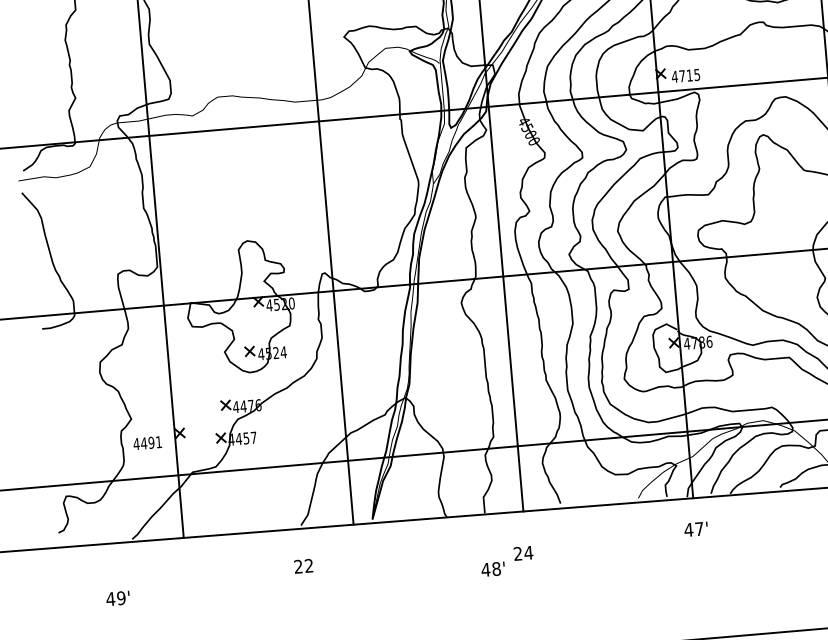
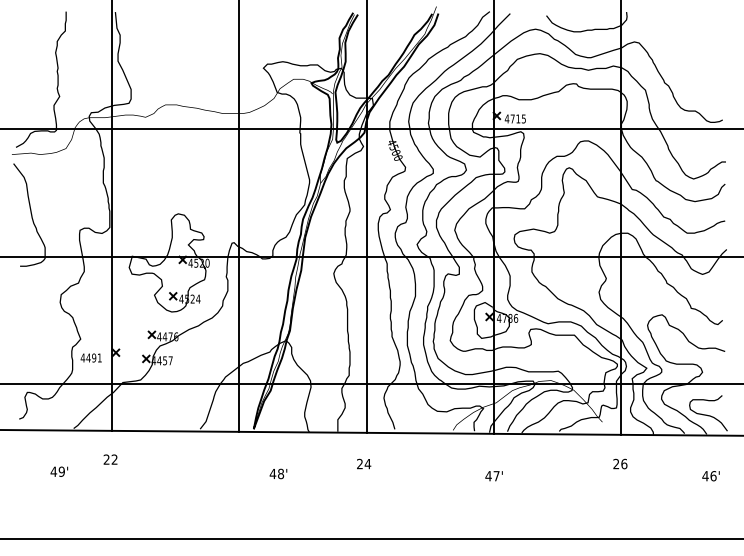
text: (695, 529) -> (493, 476), moved
text: (303, 566) -> (110, 459), moved
text: (493, 568) -> (278, 473), moved

